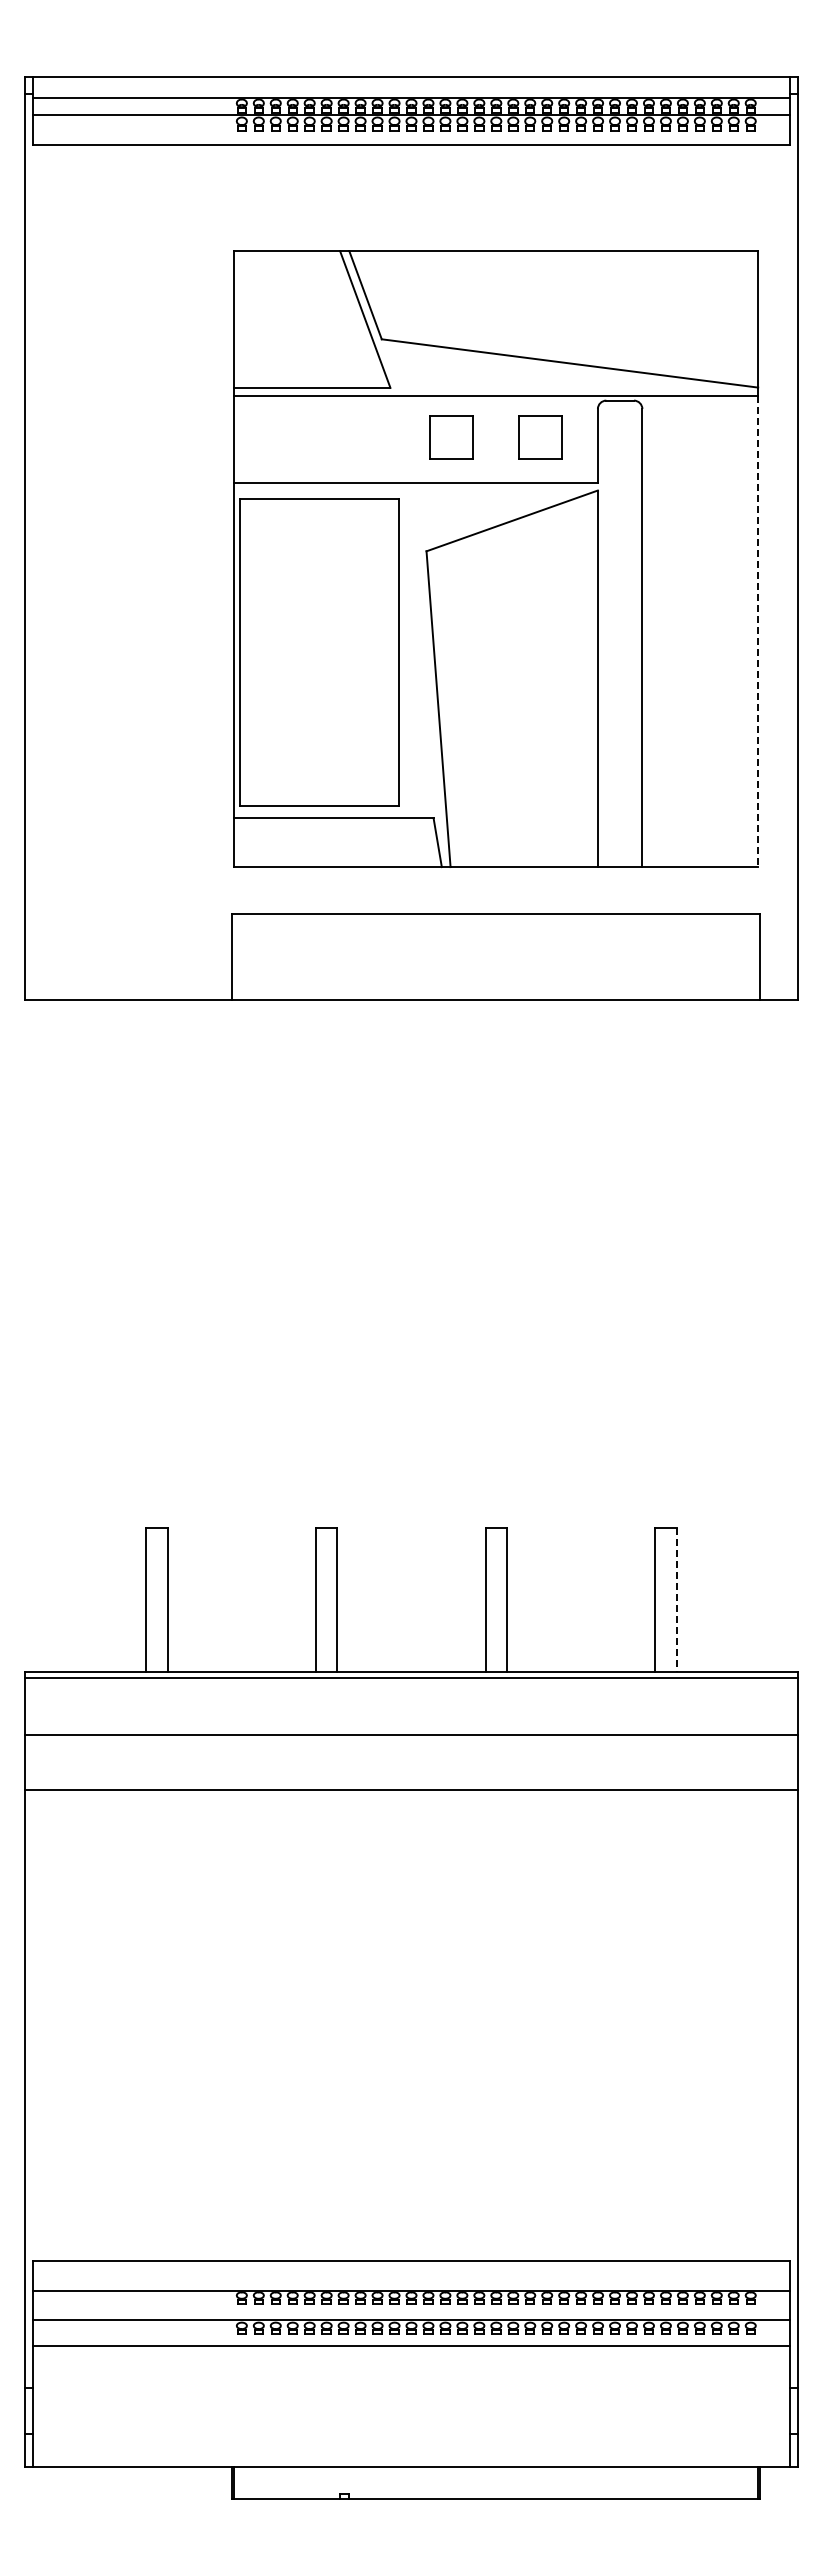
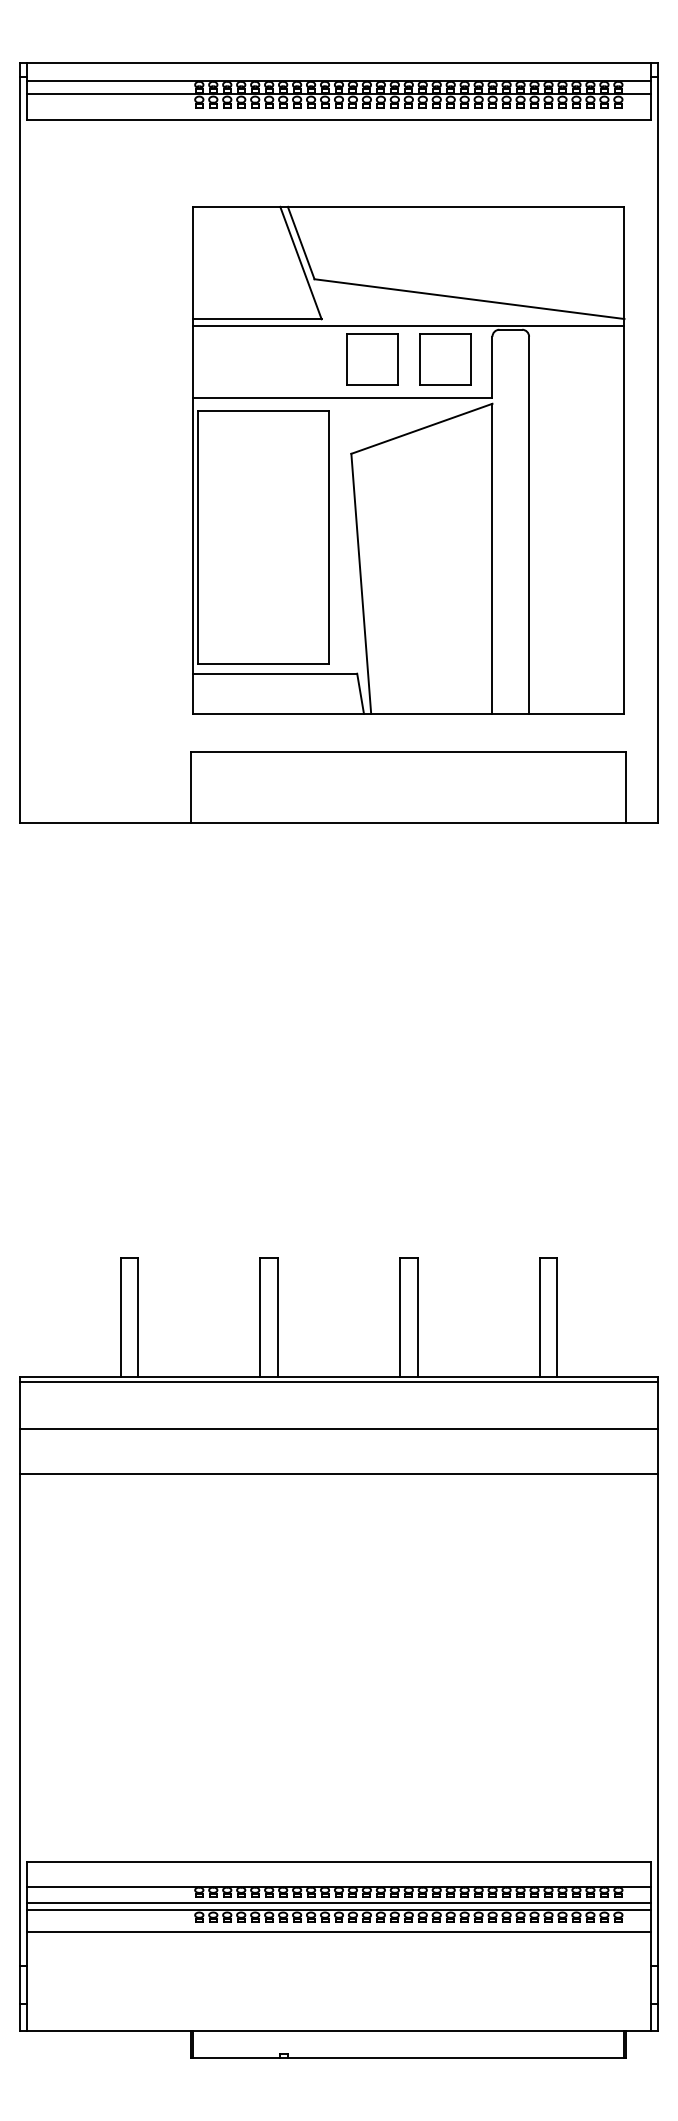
part: (451, 436) -> (371, 359), size x1.43
part: (540, 436) -> (445, 359), size x1.43
line: (758, 632) -> (624, 520), dashed -> solid
line: (676, 1600) -> (557, 1317), dashed -> solid
line: (411, 2311) -> (339, 1903), added

